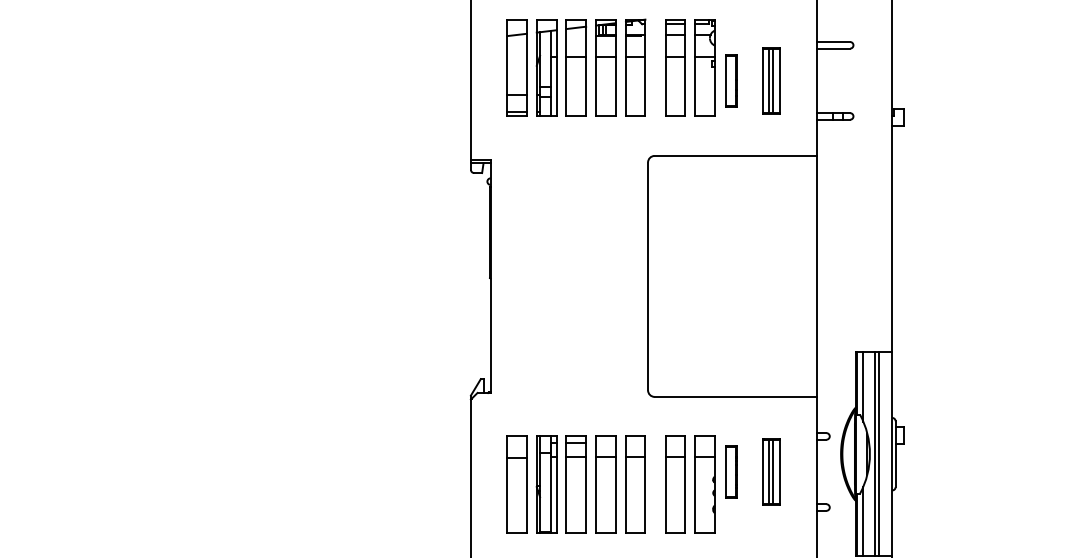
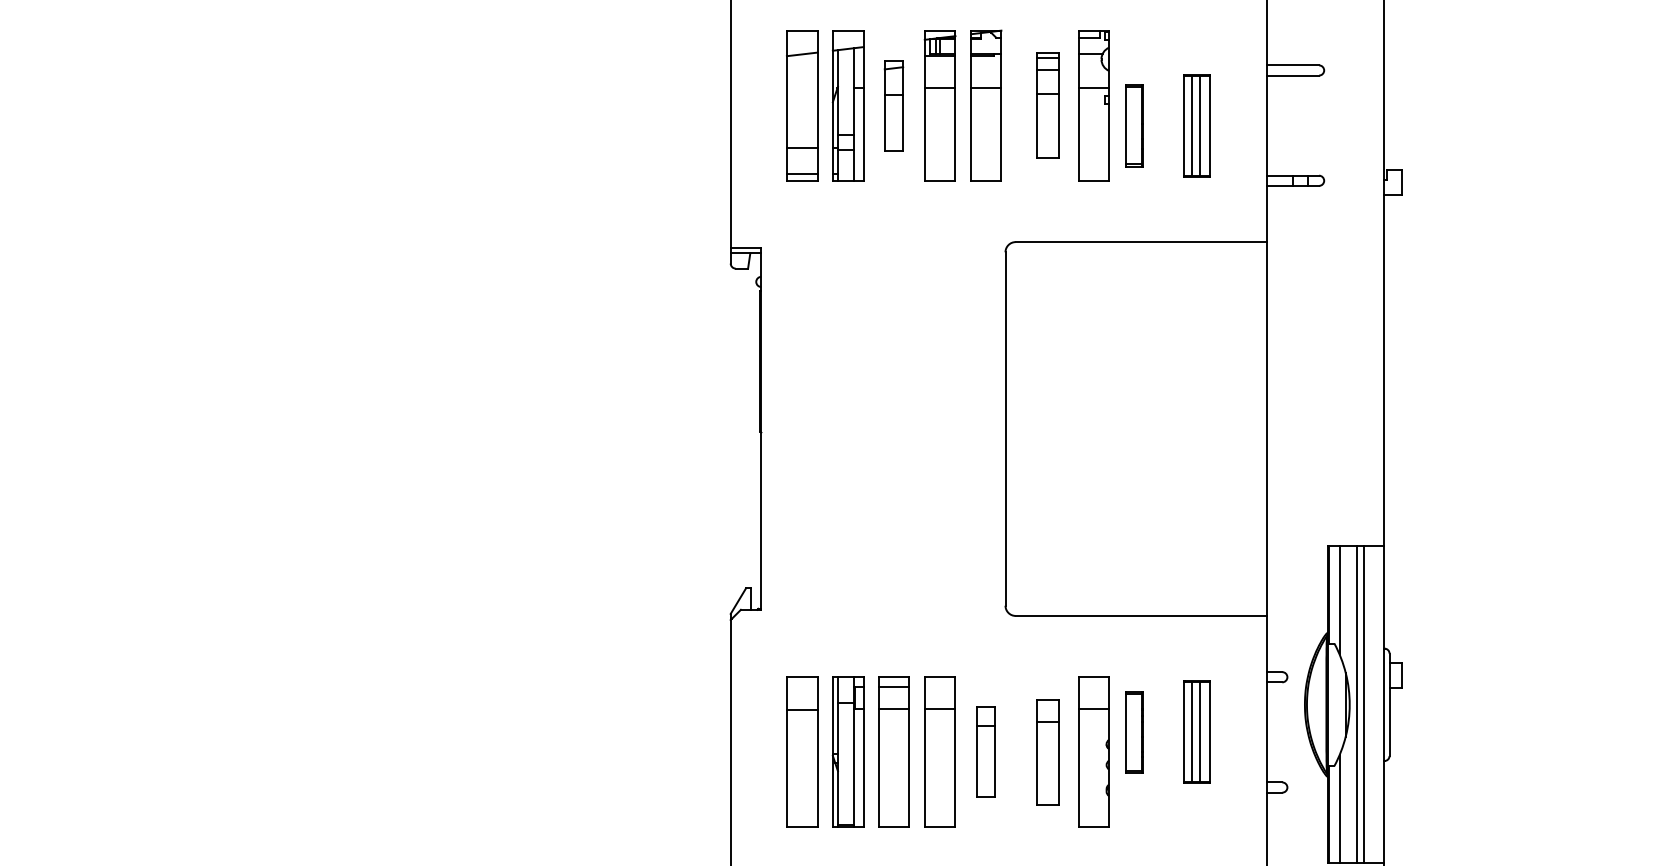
part: (575, 67) -> (892, 104), size x0.6
part: (675, 67) -> (1048, 104), size x0.7
part: (635, 484) -> (986, 751), size x0.6
part: (675, 484) -> (1048, 751), size x0.7

